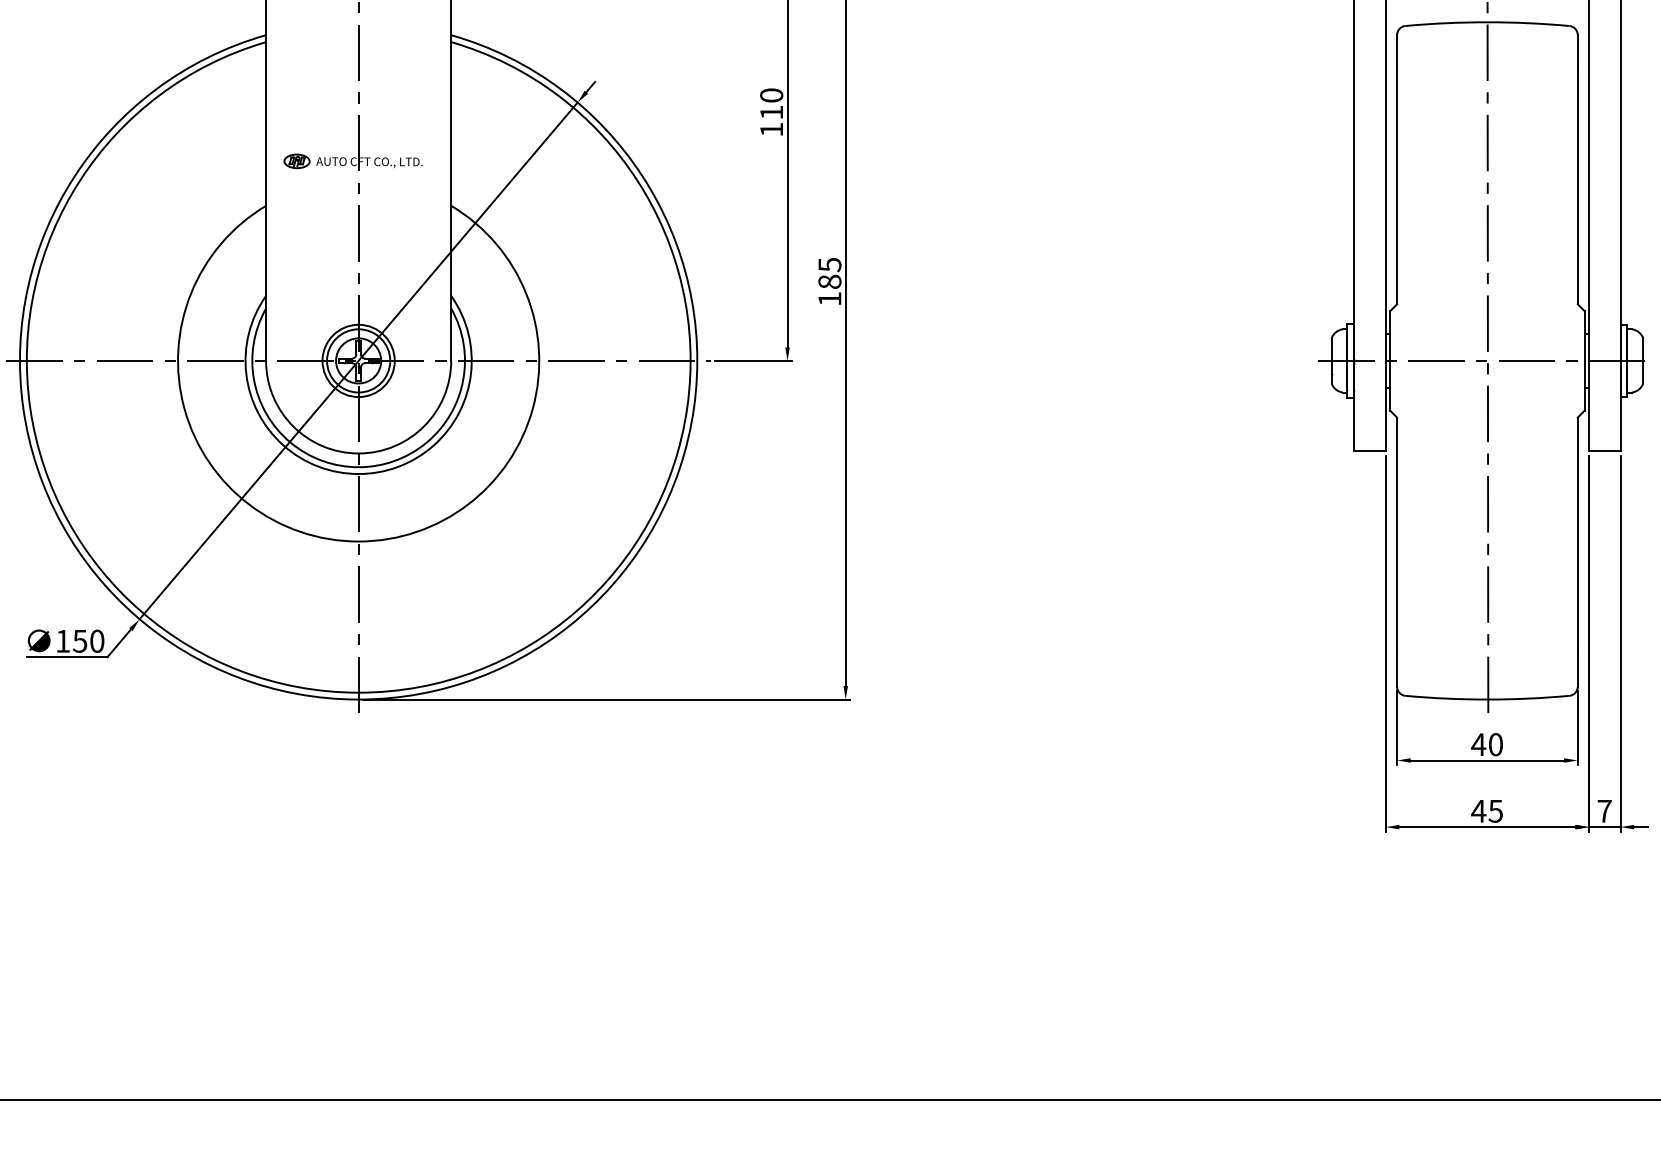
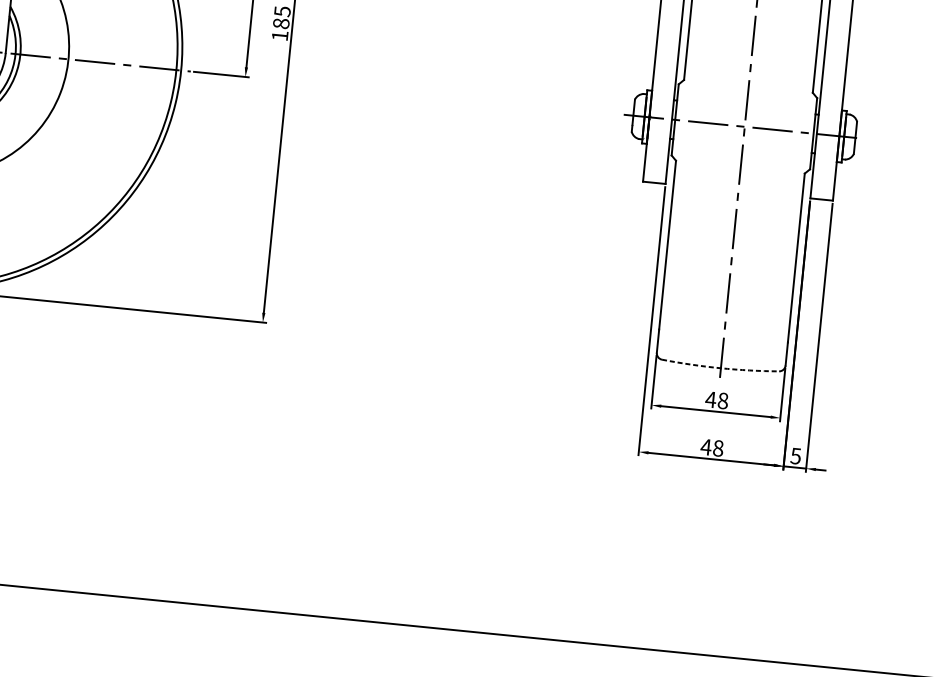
arc: (1487, 699) -> (720, 368), solid -> dashed
text: (1495, 745) -> (722, 401), 40 -> 48
text: (1495, 810) -> (718, 447), 45 -> 48
text: (1604, 811) -> (795, 456), 7 -> 5

